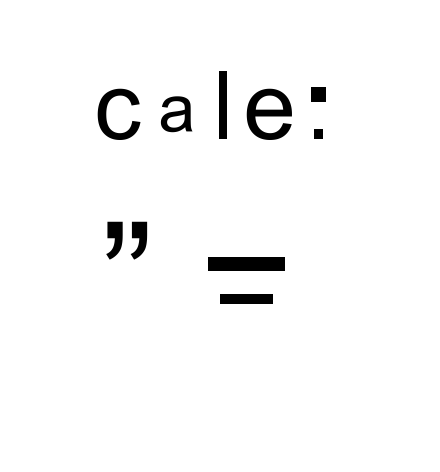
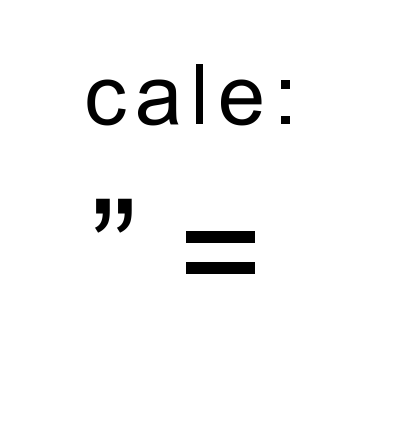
part: (318, 94) -> (285, 84), size x0.62
part: (176, 113) -> (158, 101), size x1.43
part: (246, 298) -> (220, 267), size x1.43

